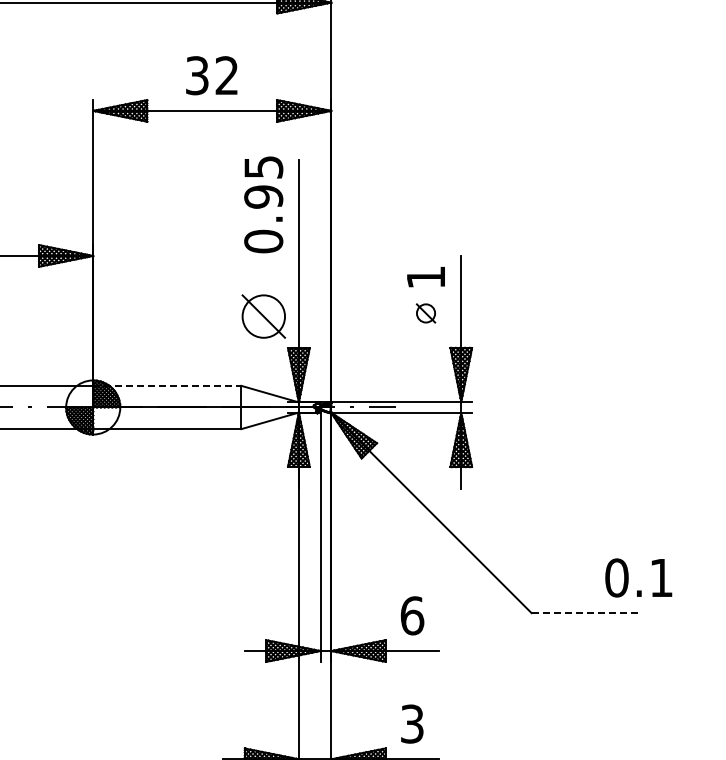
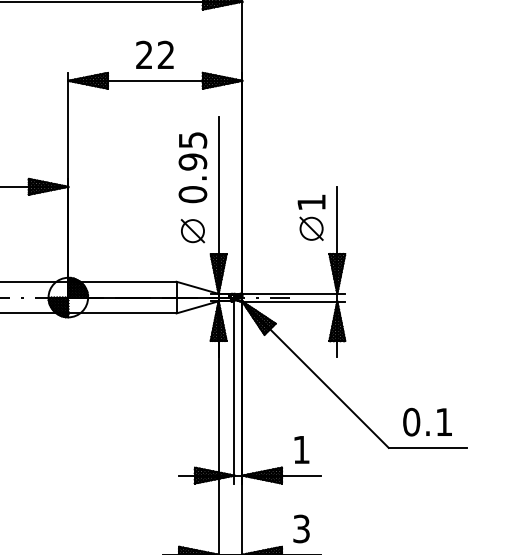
text: (197, 75) -> (144, 54), 32 -> 22
text: (263, 204) -> (192, 167), moved
part: (425, 313) -> (311, 228), size x1.67
part: (263, 316) -> (192, 231), size x0.71
line: (167, 385) -> (122, 281), dashed -> solid
text: (638, 577) -> (427, 421), moved
line: (585, 613) -> (428, 448), dashed -> solid
text: (412, 615) -> (301, 449), 6 -> 1

